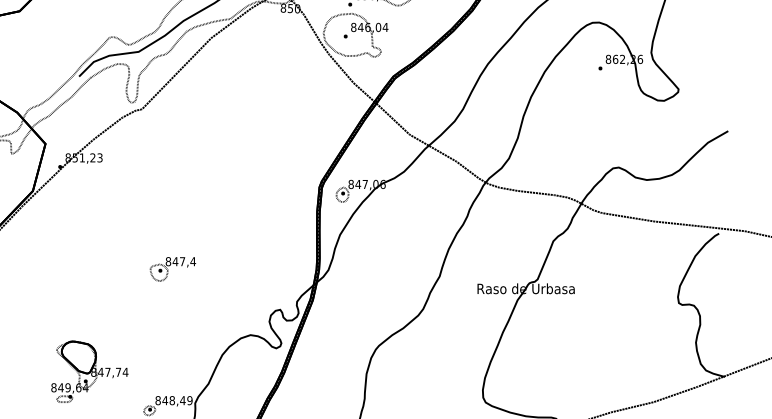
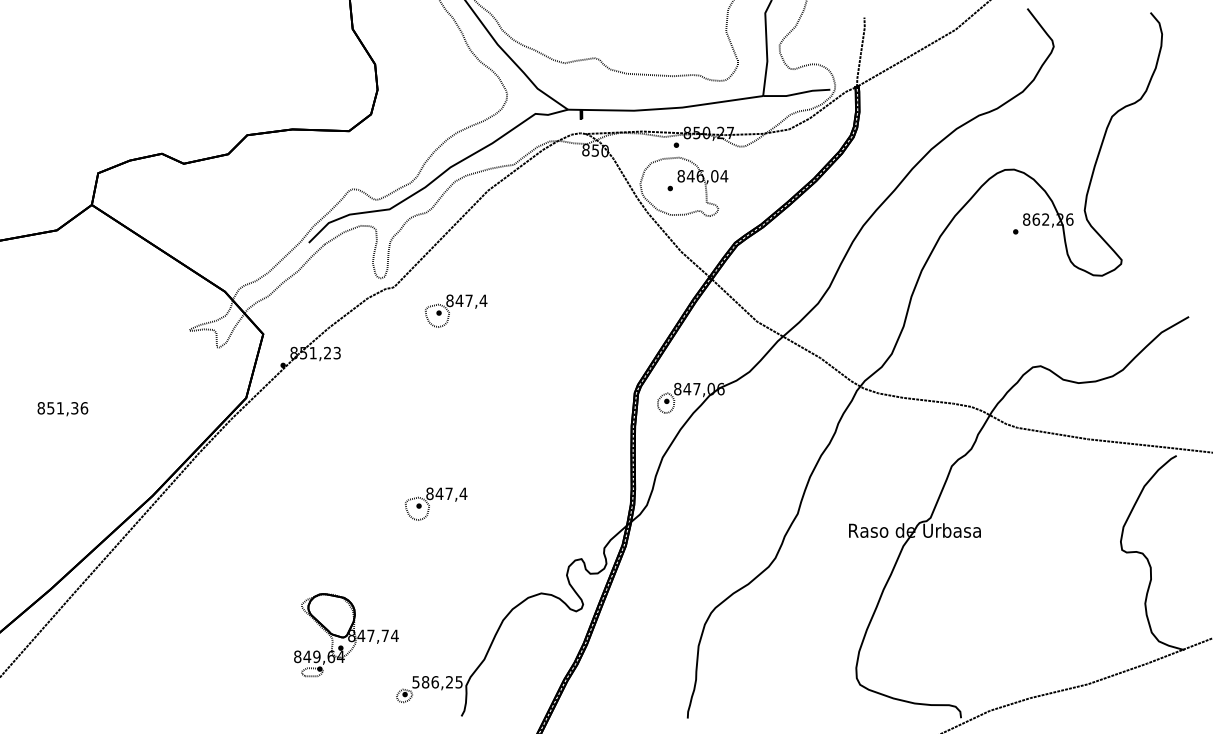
part: (188, 126) -> (456, 310), added
part: (89, 372) -> (346, 635), moved
text: (174, 400) -> (437, 682), 848,49 -> 586,25

